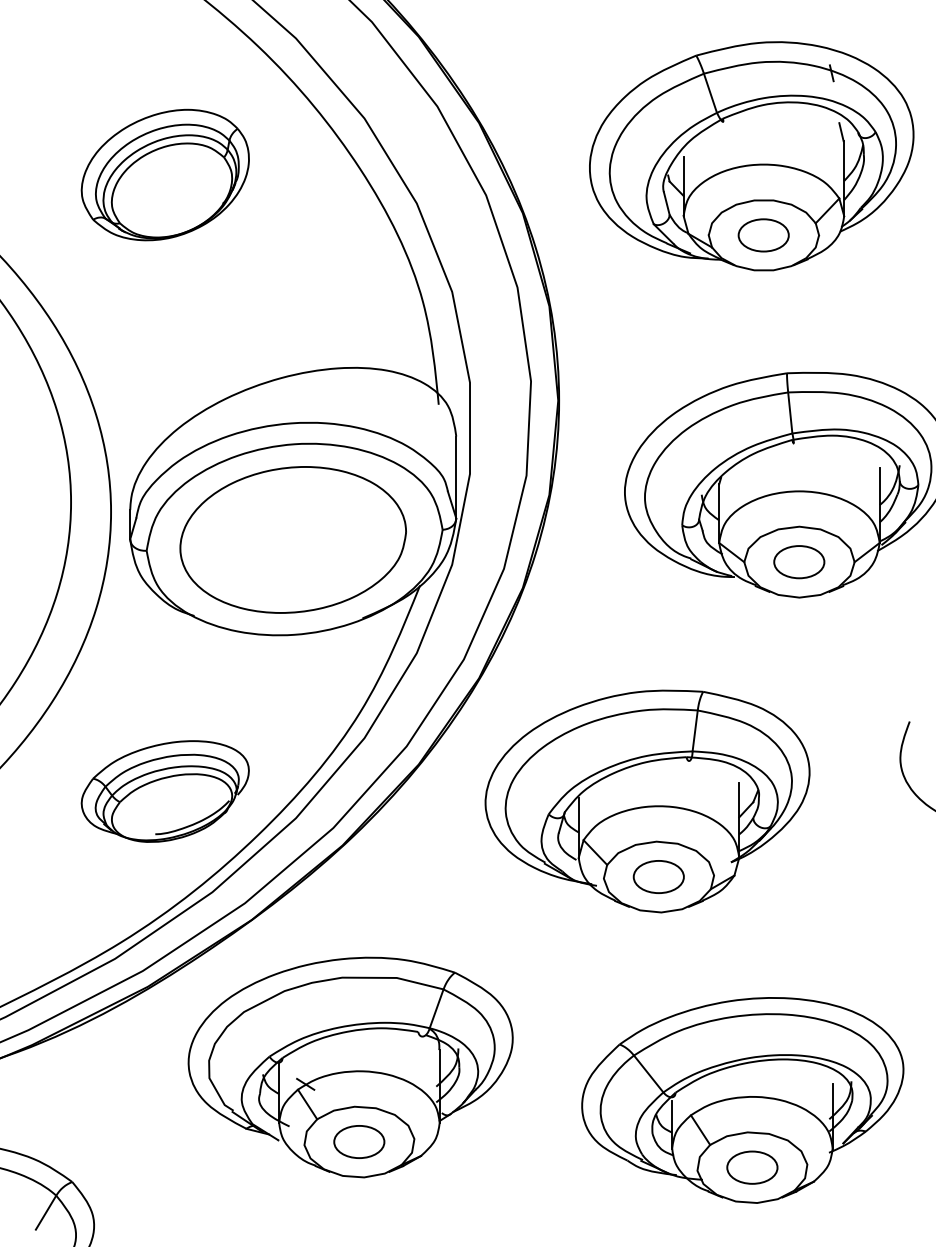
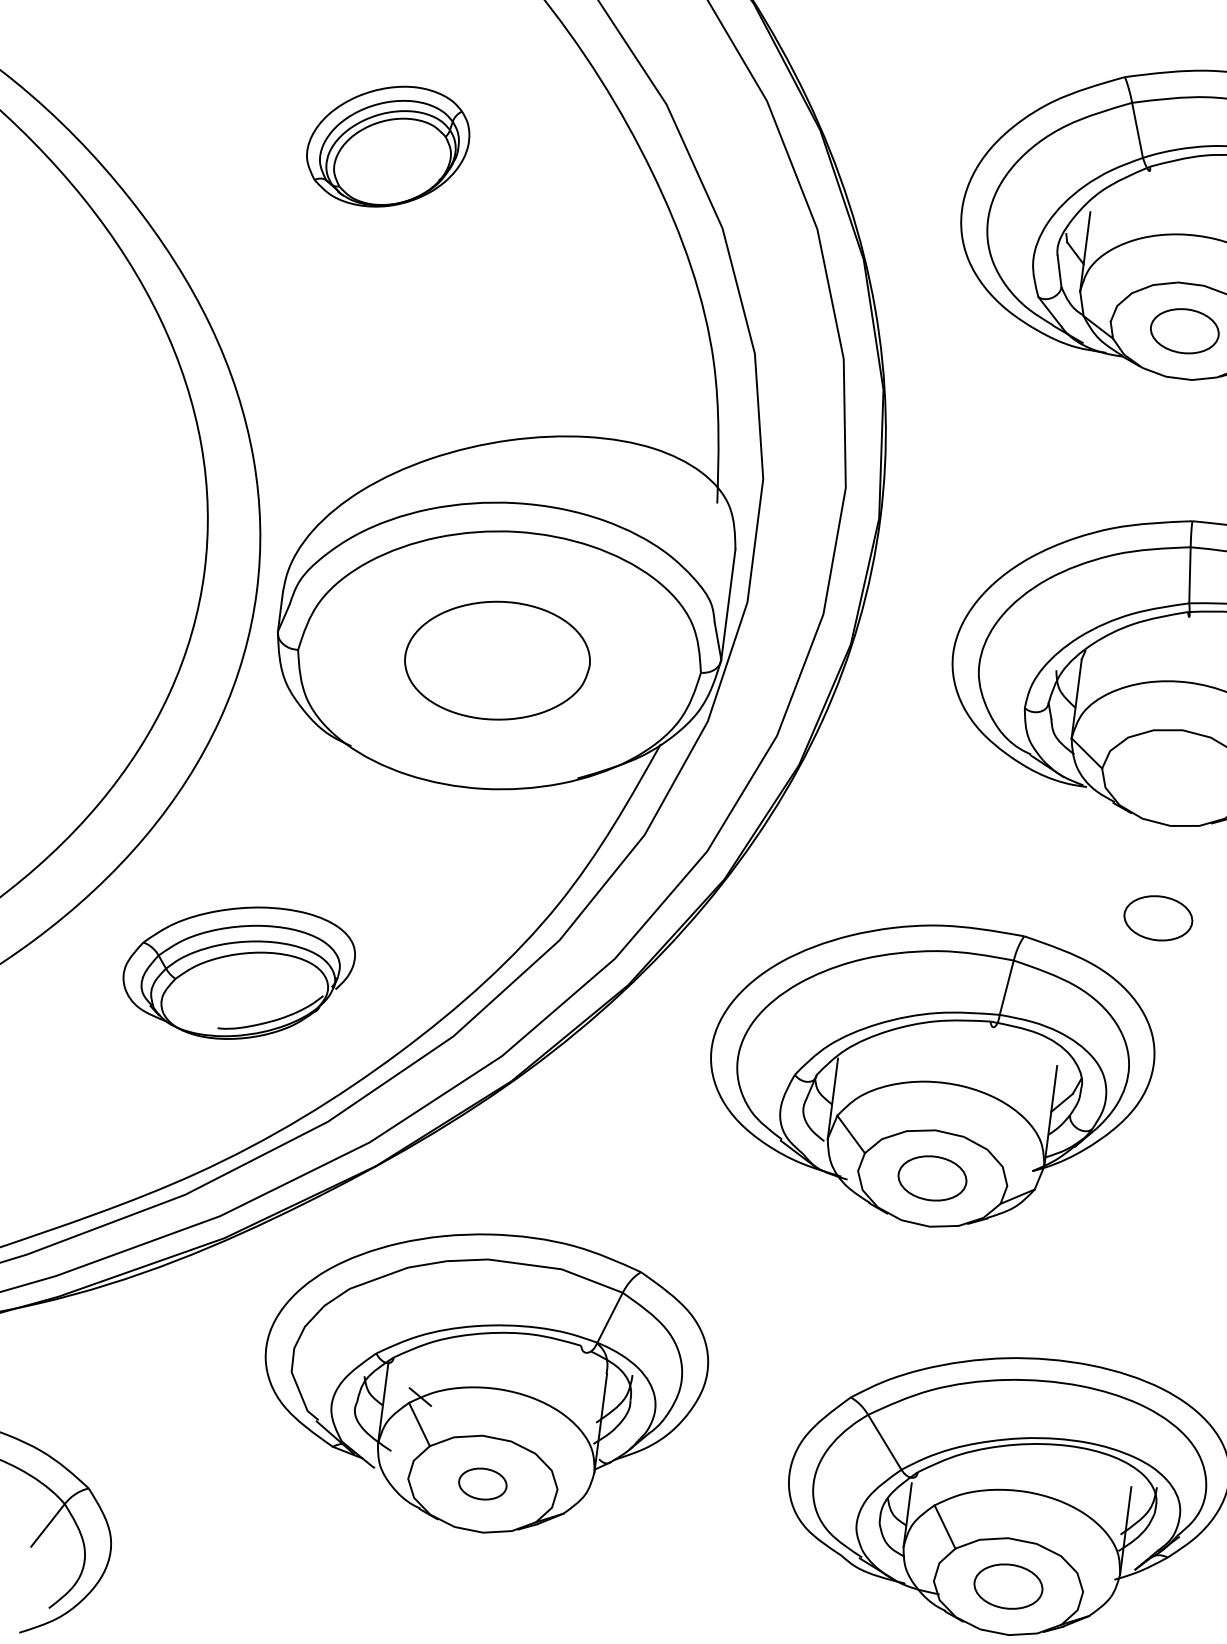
part: (164, 174) -> (387, 145), size x0.7
part: (292, 539) -> (496, 659), size x0.6
part: (799, 562) -> (1158, 918), moved
part: (164, 791) -> (237, 972), moved
part: (359, 1141) -> (483, 1483), size x0.7

